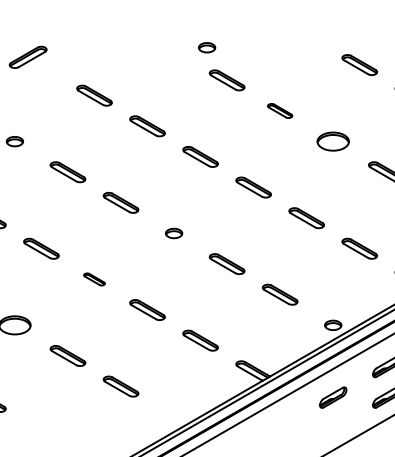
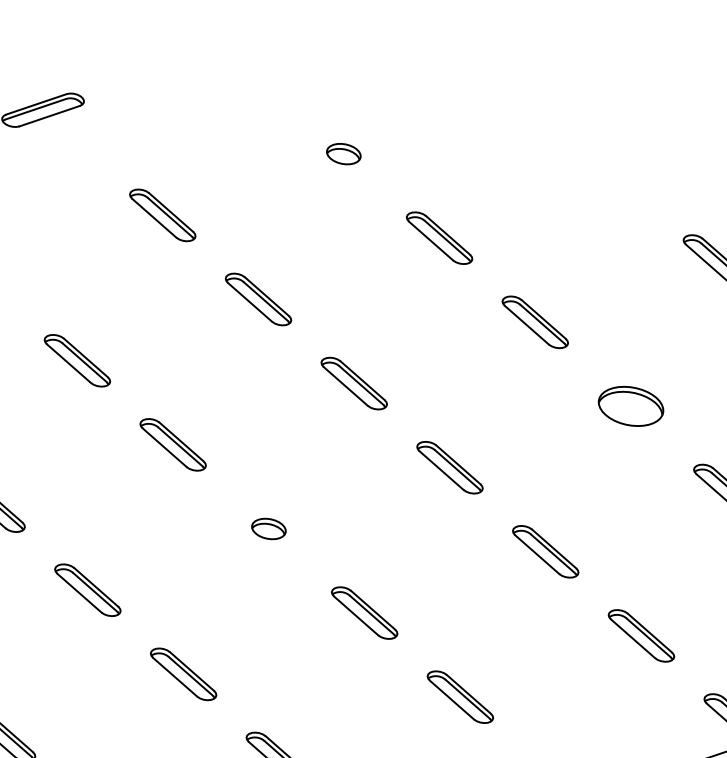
part: (207, 47) -> (344, 153), moved
part: (279, 110) -> (534, 321), size x1.43
part: (94, 279) -> (87, 590), size x1.67

